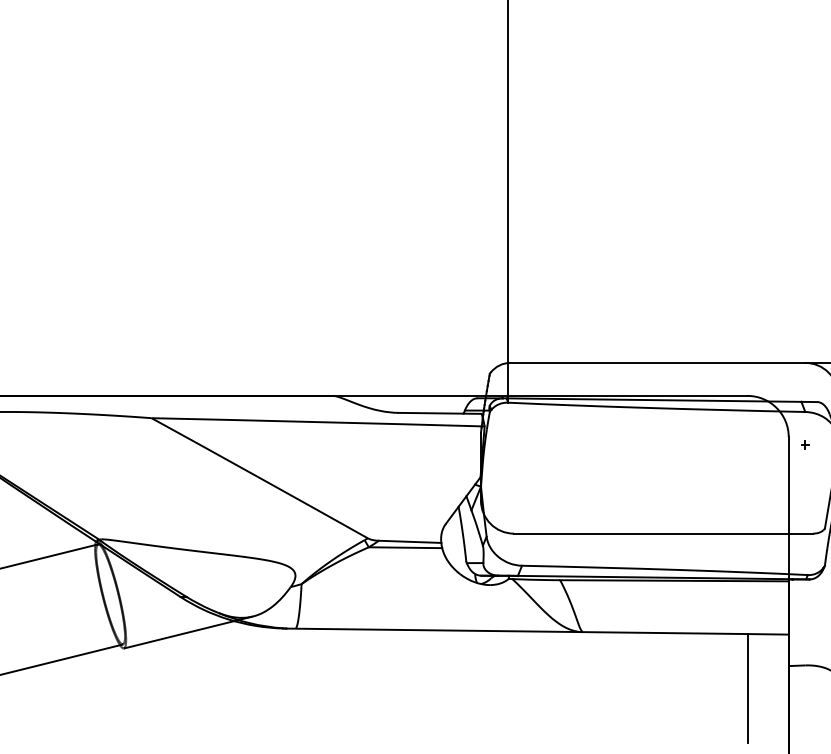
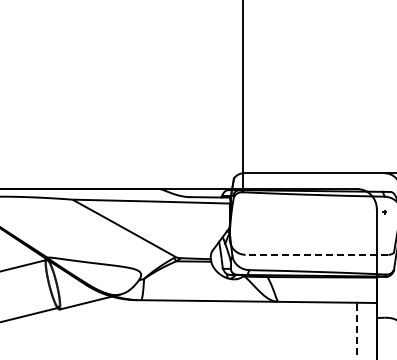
line: (662, 532) -> (316, 254), solid -> dashed
line: (748, 687) -> (357, 328), solid -> dashed

